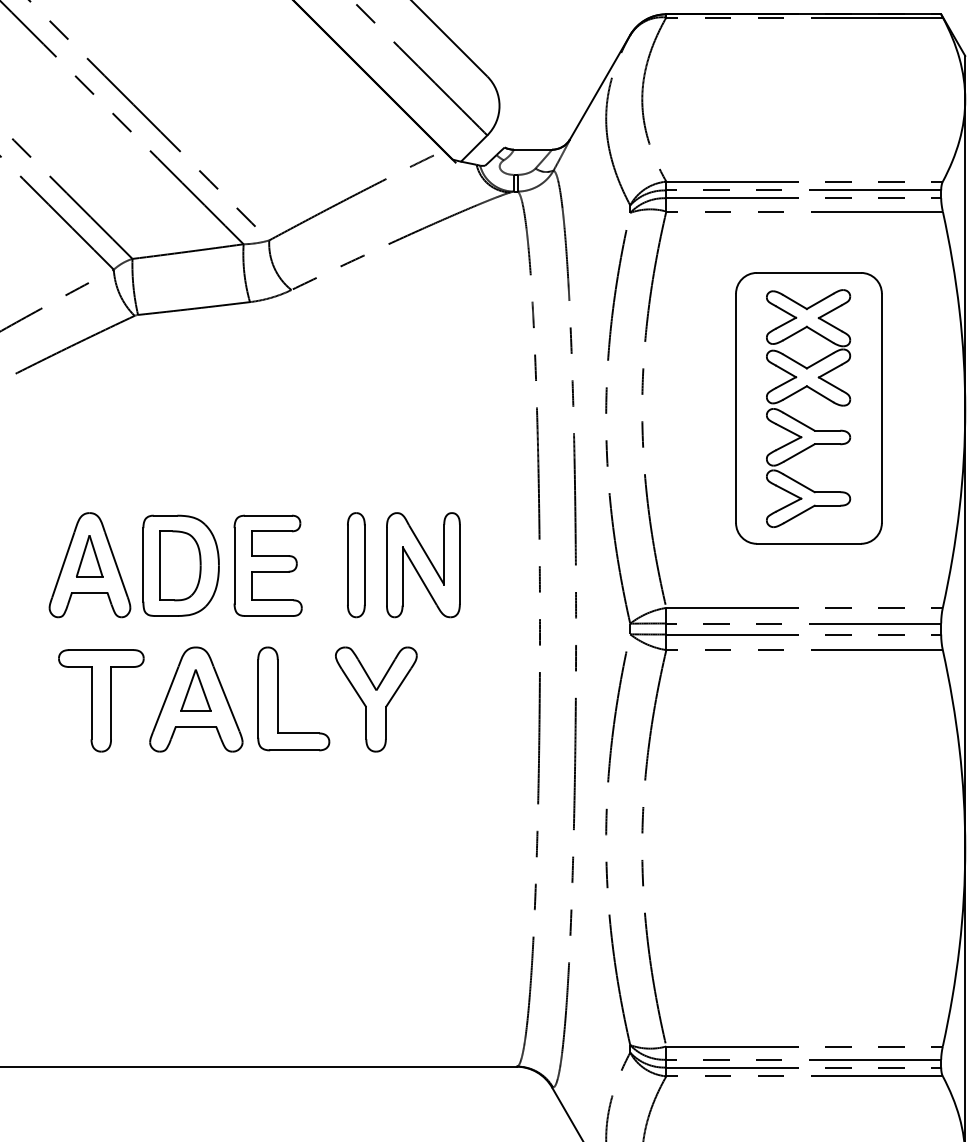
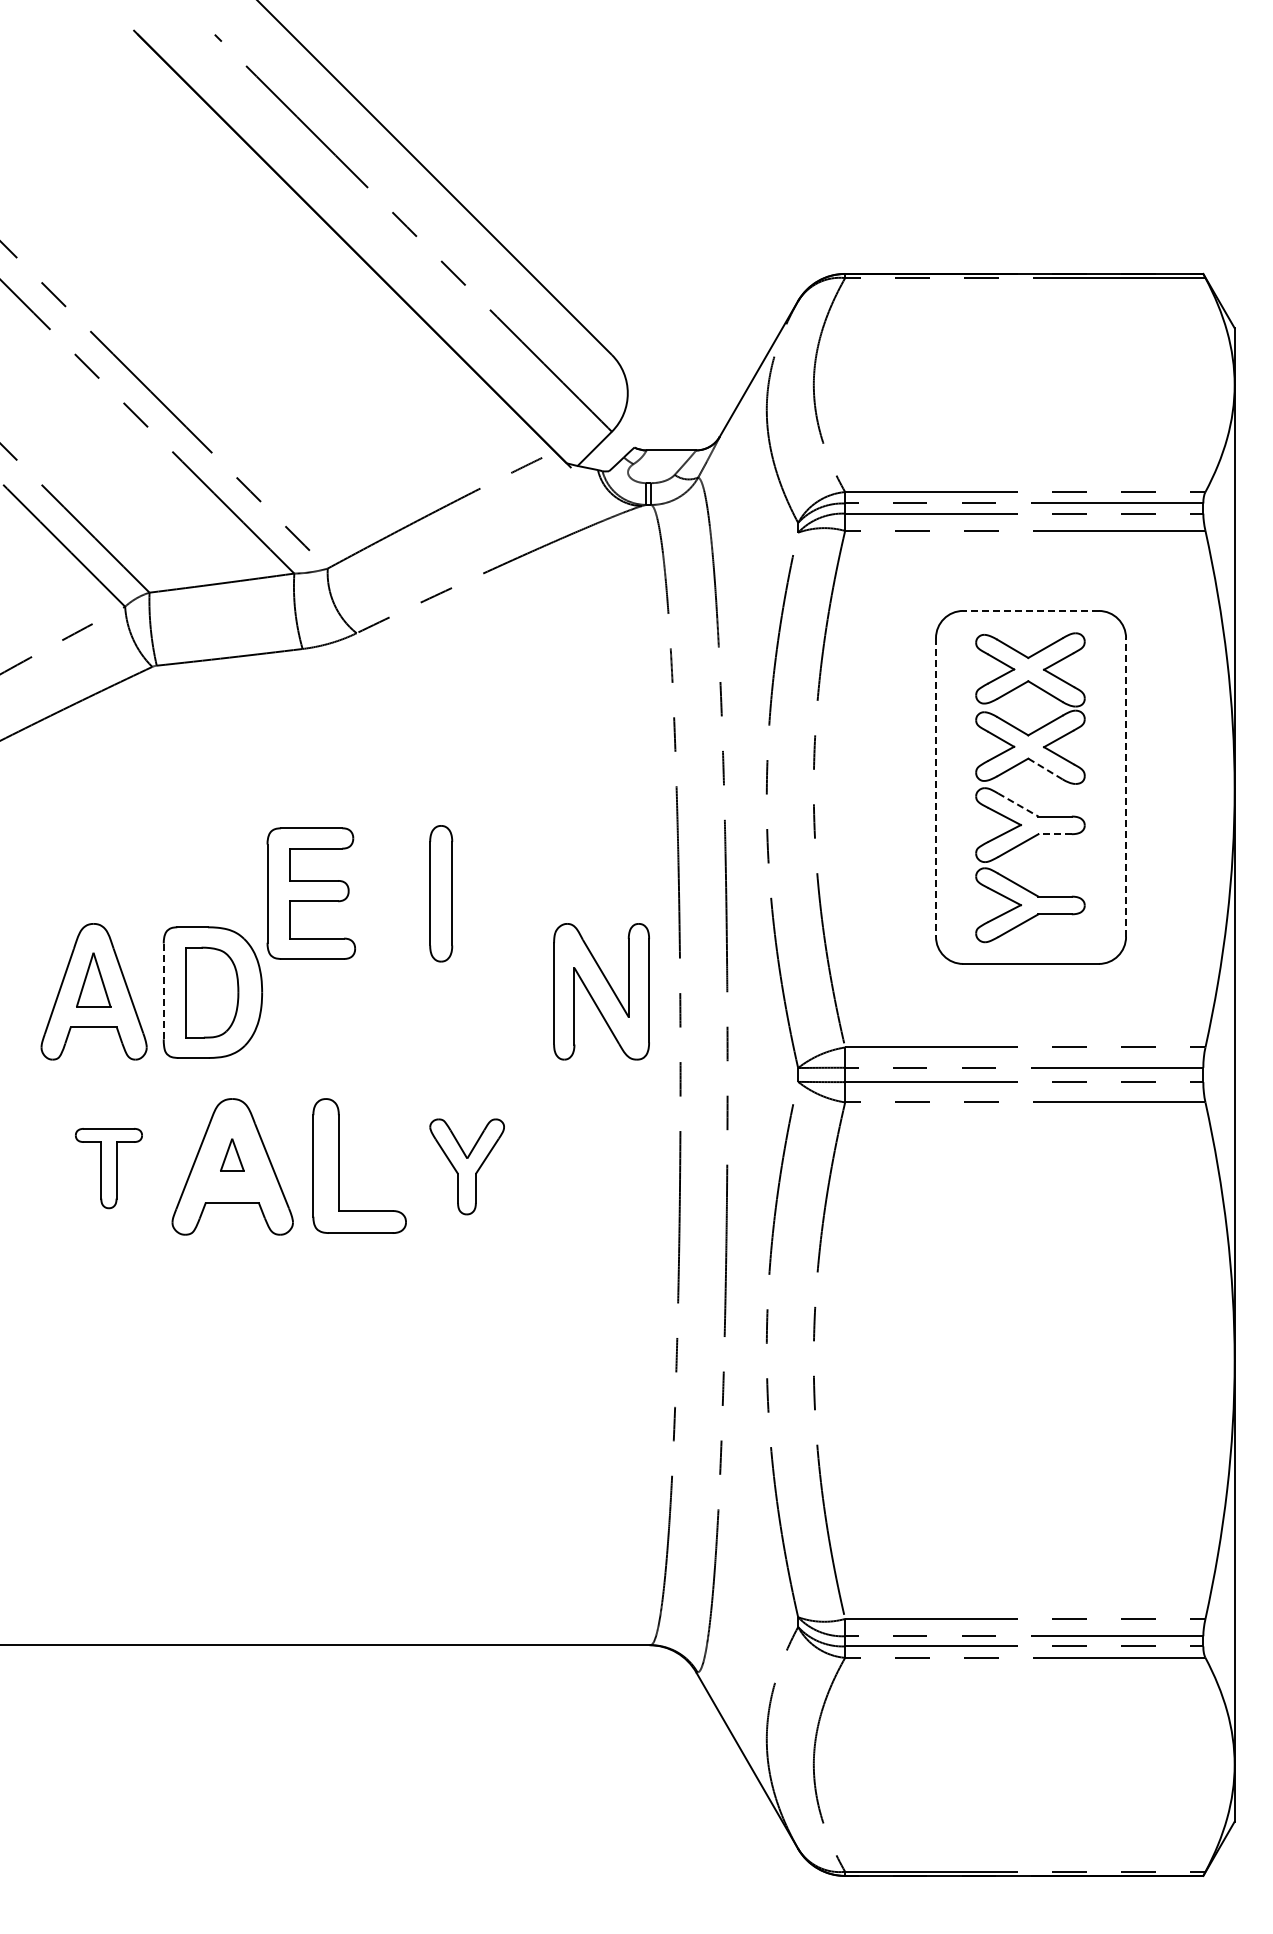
line: (809, 272) -> (1031, 610), solid -> dashed
line: (820, 393) -> (1045, 768), solid -> dashed
line: (882, 407) -> (1126, 786), solid -> dashed
line: (736, 408) -> (936, 787), solid -> dashed
line: (799, 422) -> (1018, 805), solid -> dashed
line: (827, 444) -> (1055, 834), solid -> dashed
line: (143, 564) -> (163, 991), solid -> dashed
part: (356, 564) -> (441, 893), moved
part: (423, 564) -> (601, 991), moved
part: (267, 565) -> (310, 893), moved
part: (196, 690) -> (232, 1154), size x0.6
part: (375, 699) -> (466, 1166), size x0.7
part: (101, 700) -> (108, 1168), size x0.6

